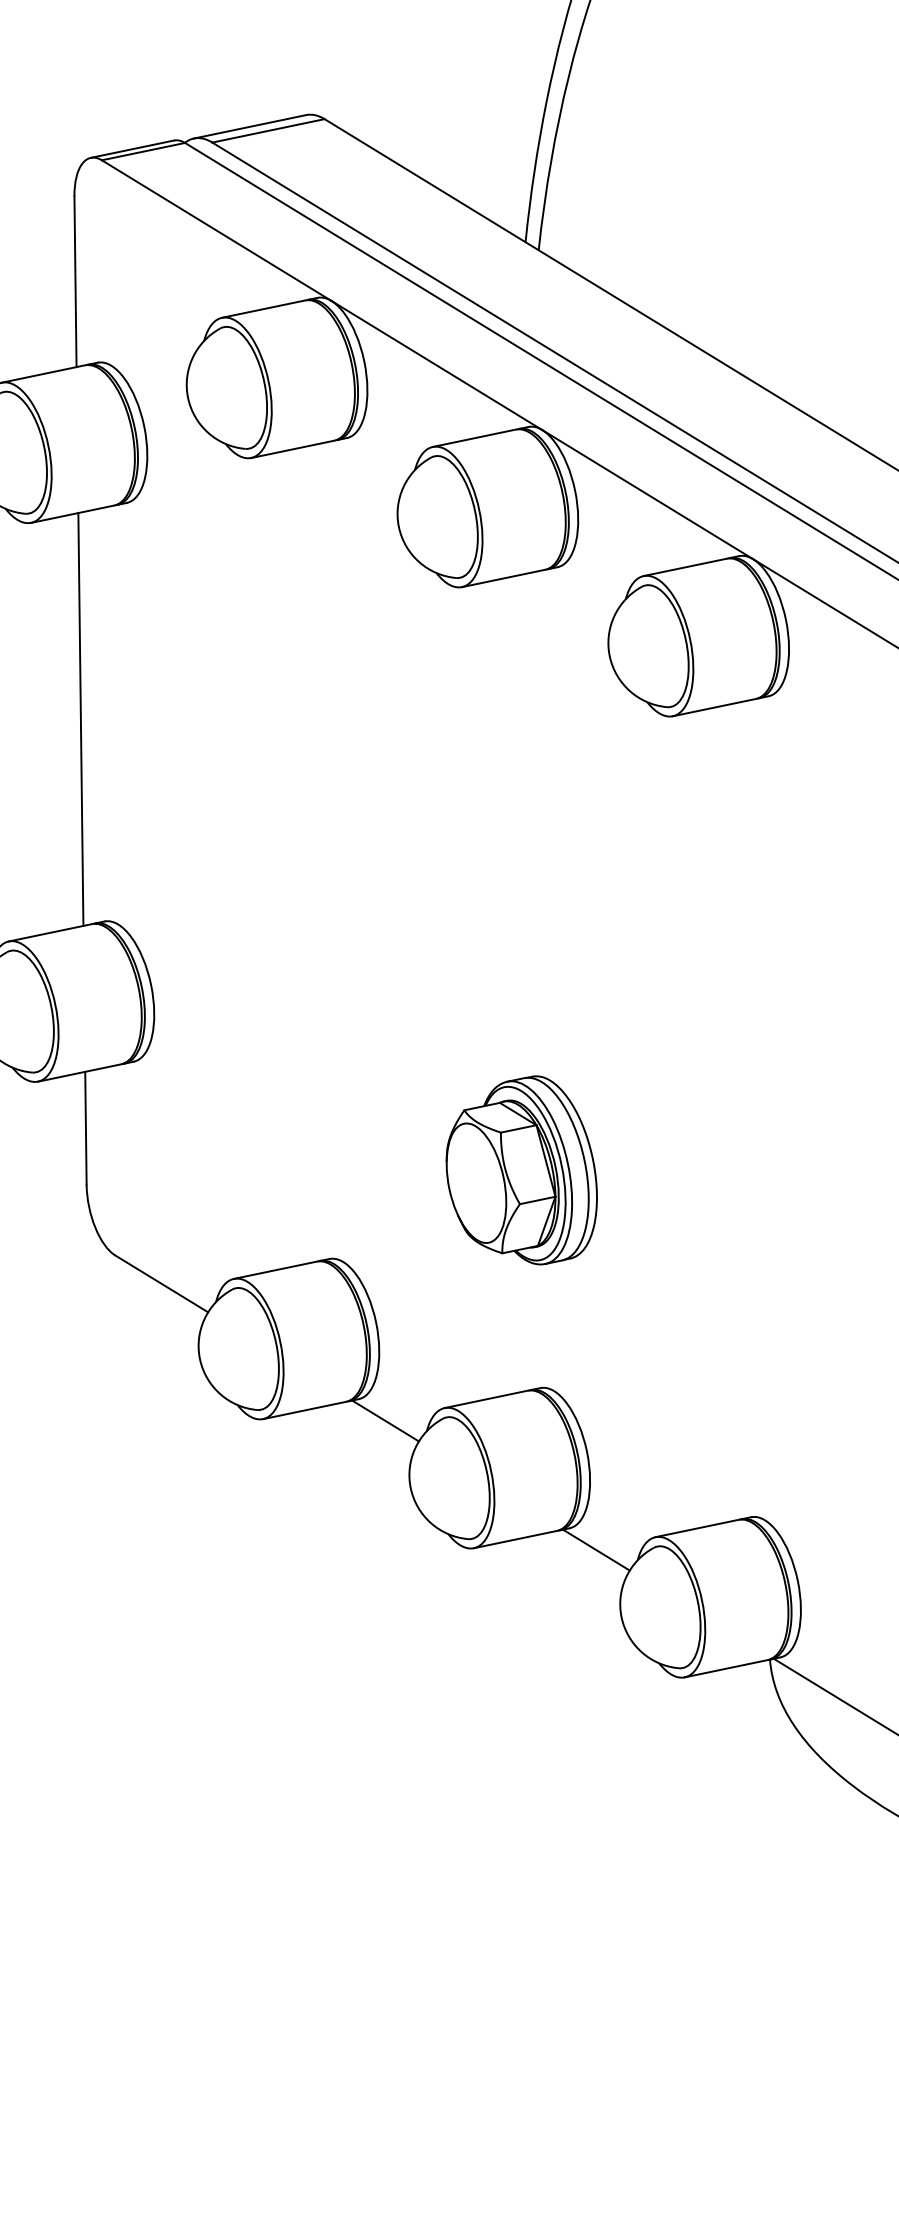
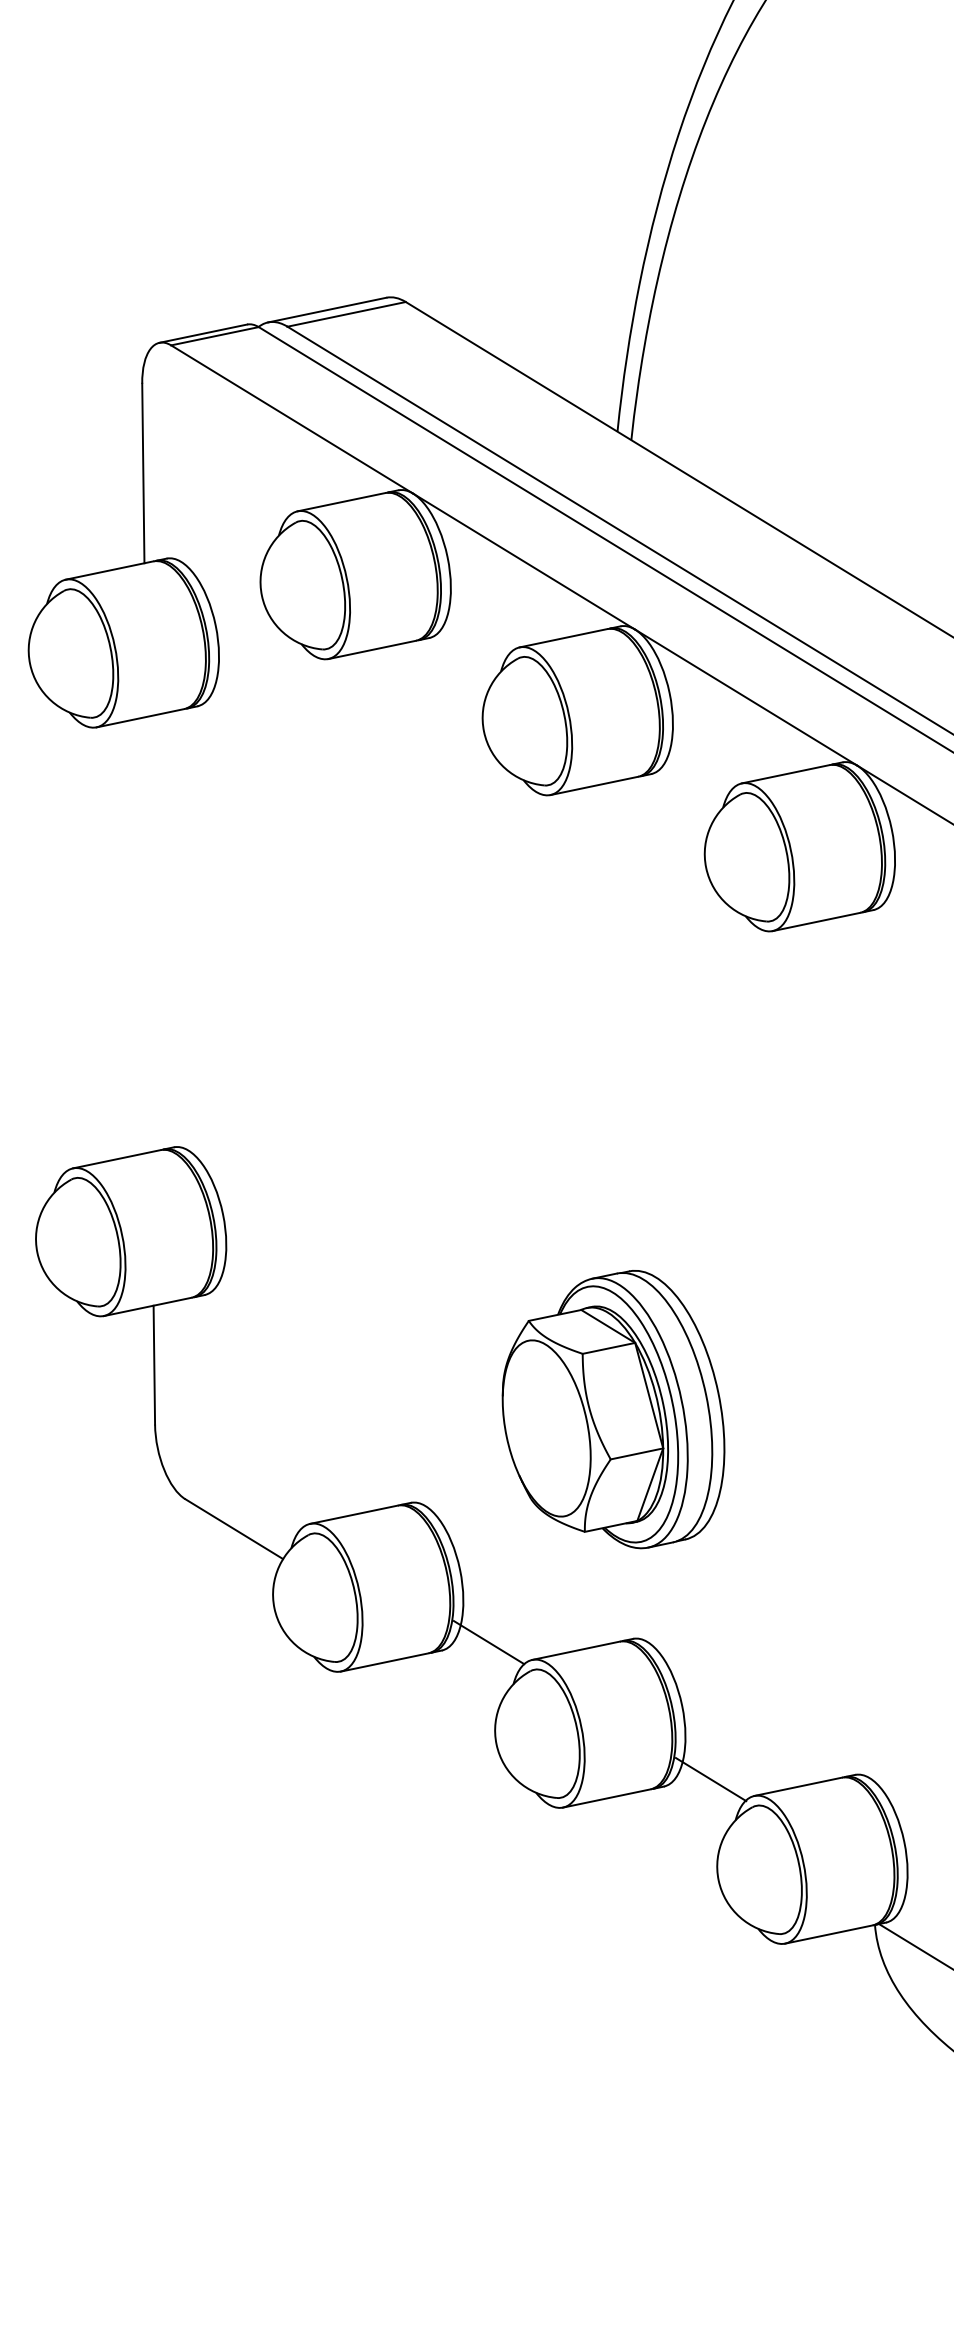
line: (80, 719) -> (148, 934), removed
part: (521, 1170) -> (613, 1409), size x1.4
line: (385, 1420) -> (488, 1642), moved
line: (595, 1550) -> (710, 1779), moved

